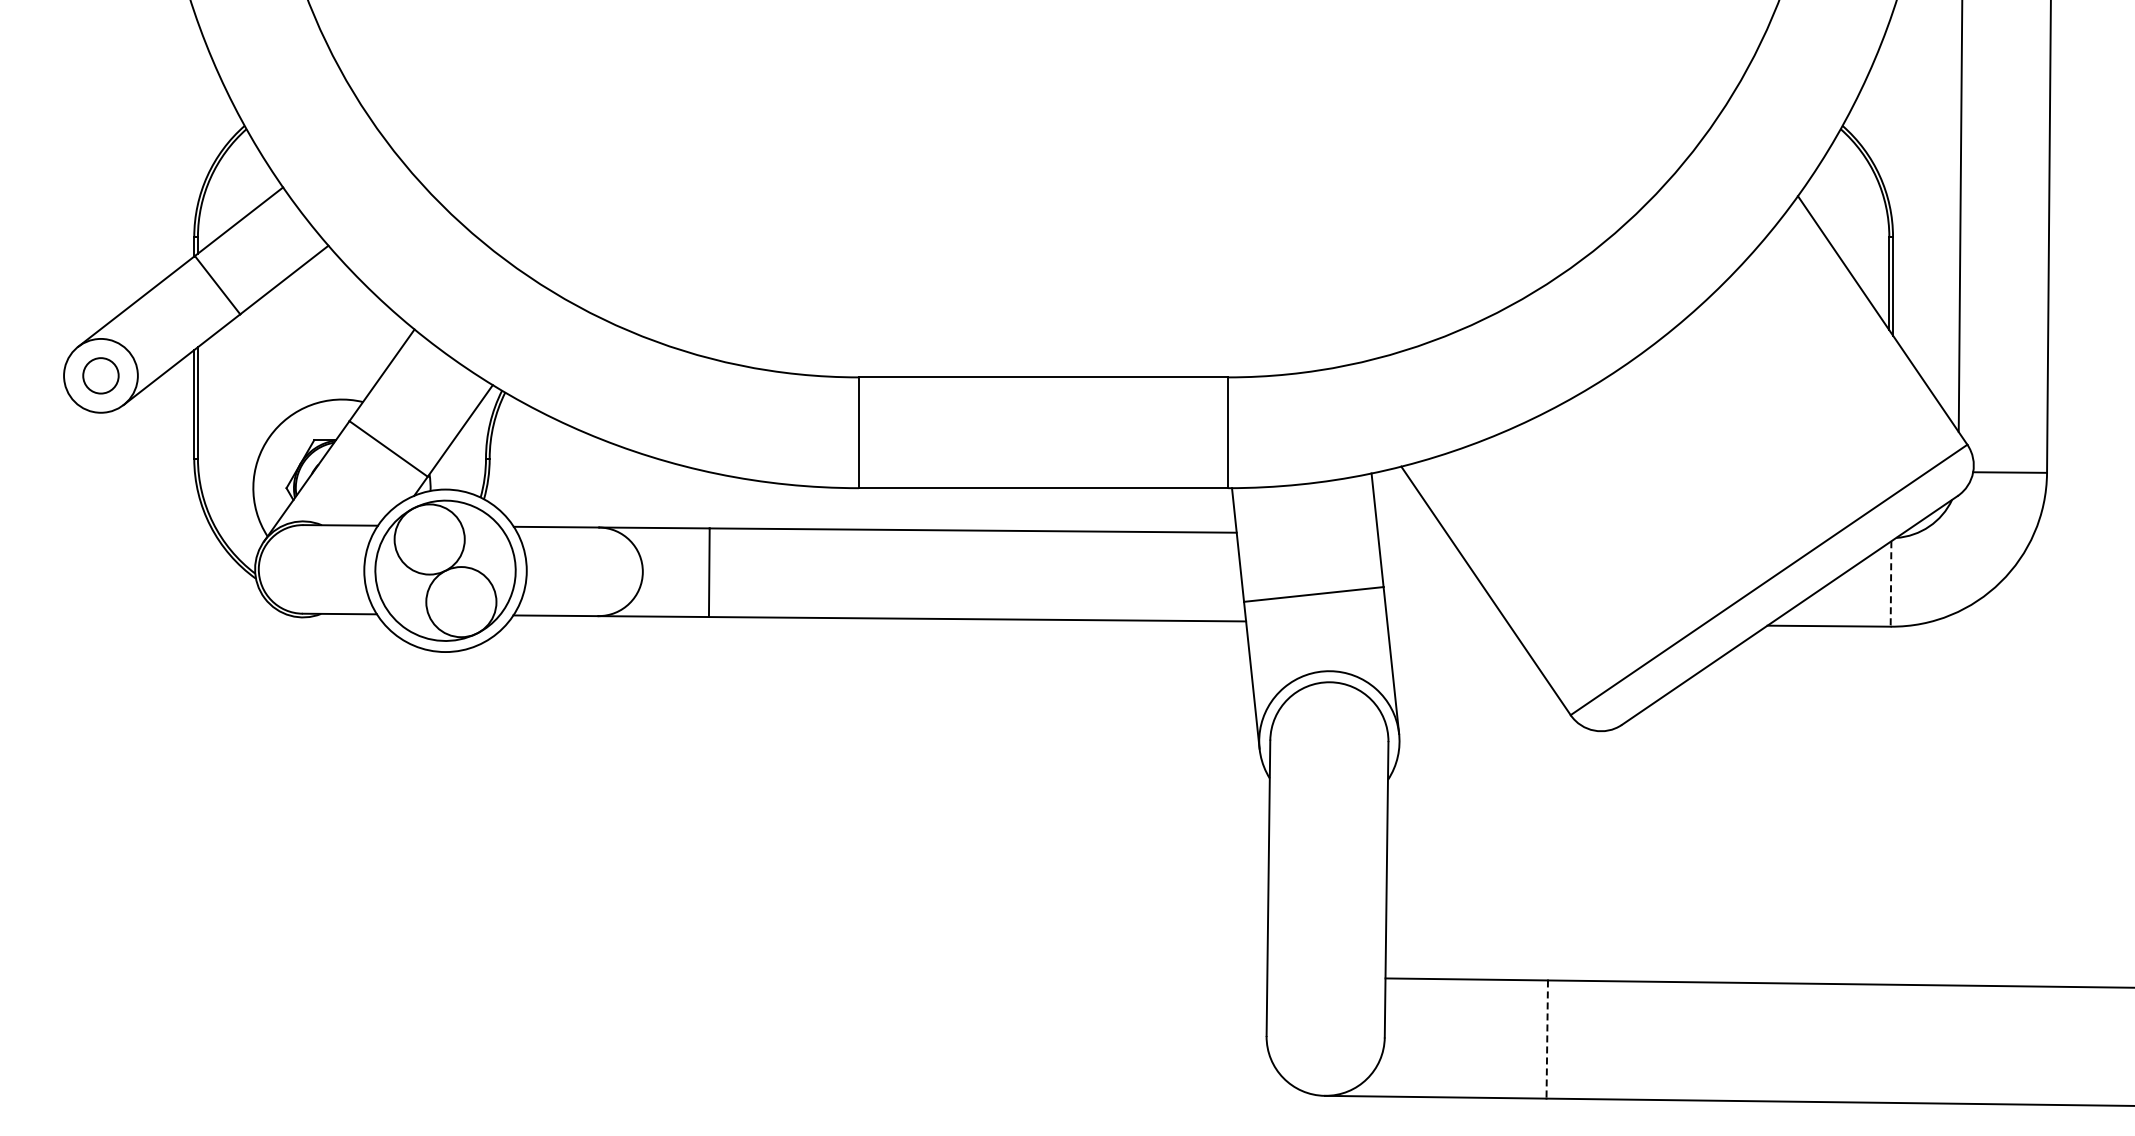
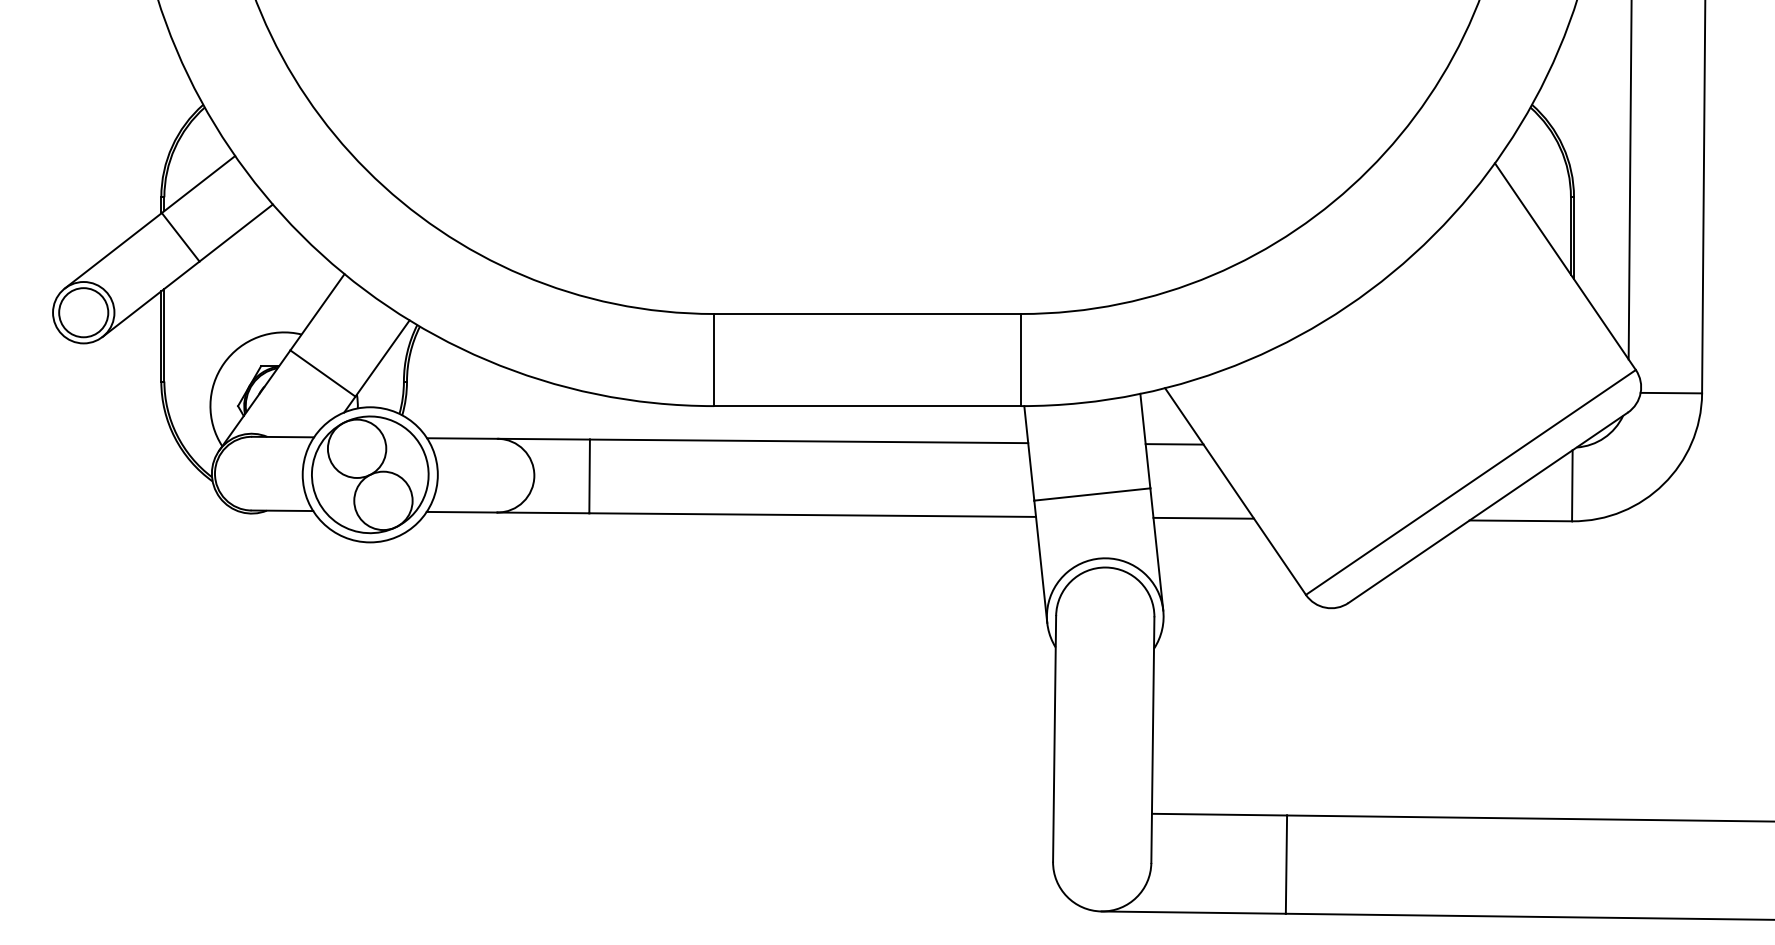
circle: (100, 375) -> (83, 312), size x1.67
line: (1412, 533) -> (1174, 443), added
line: (1891, 583) -> (1572, 485), dashed -> solid
line: (1447, 622) -> (1203, 517), added
line: (1547, 1040) -> (1286, 865), dashed -> solid

